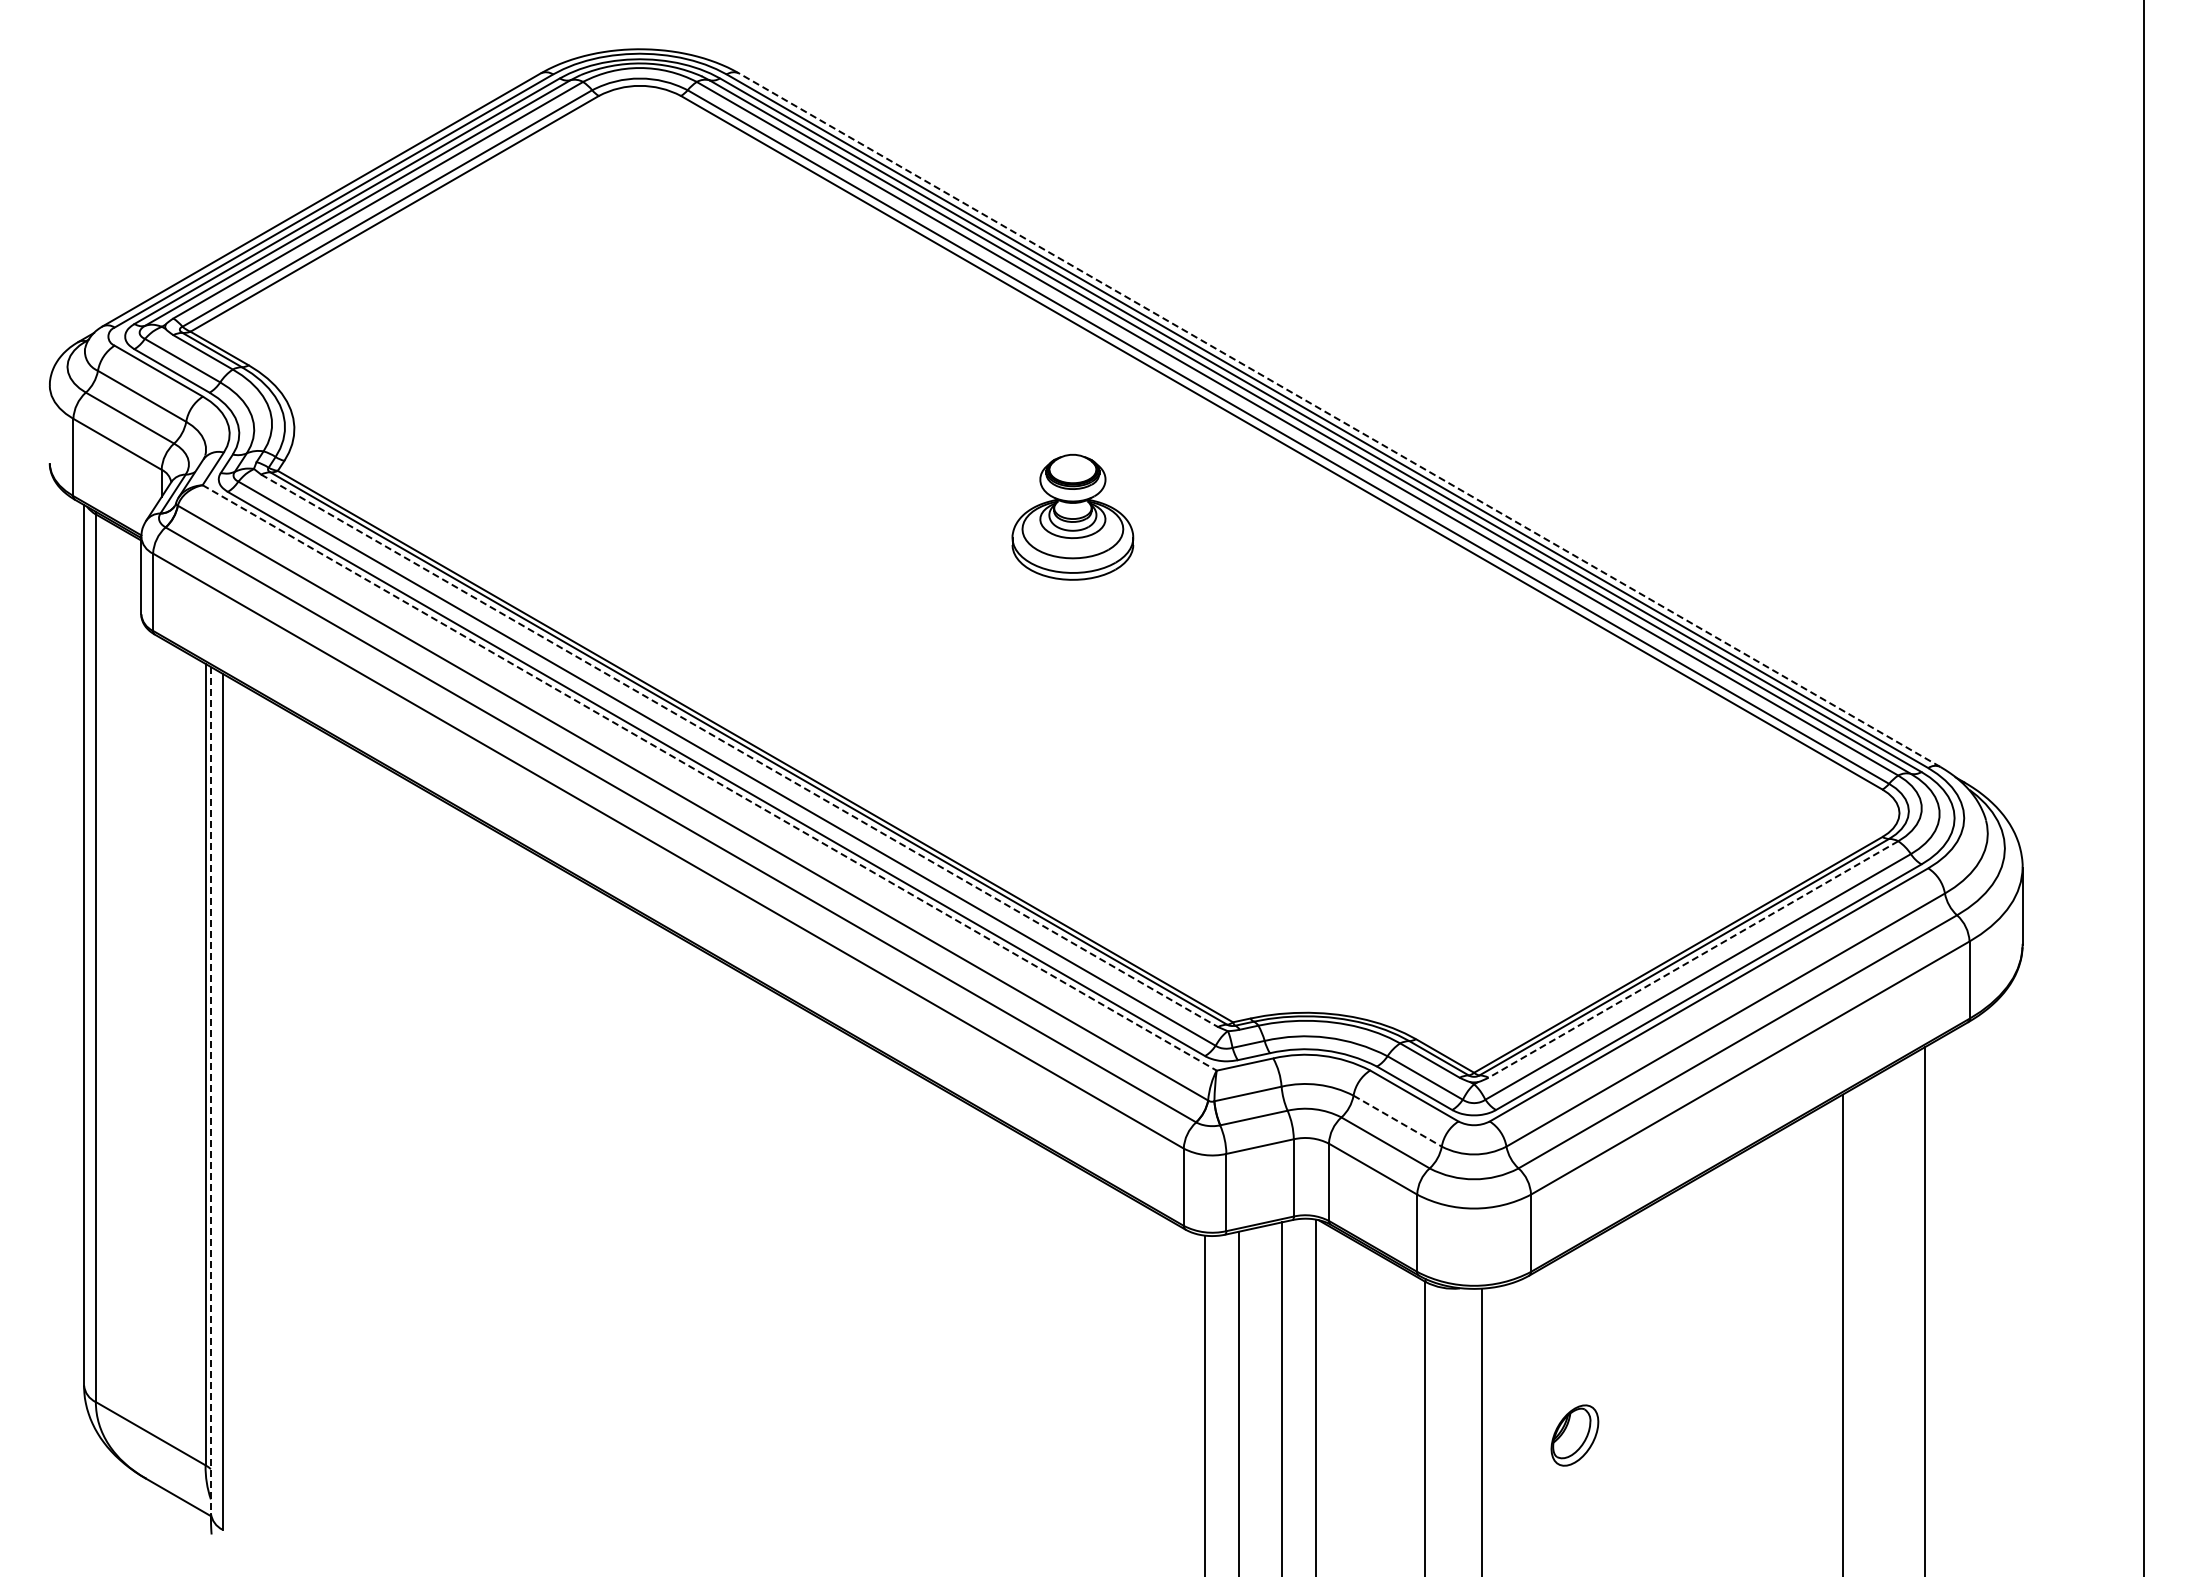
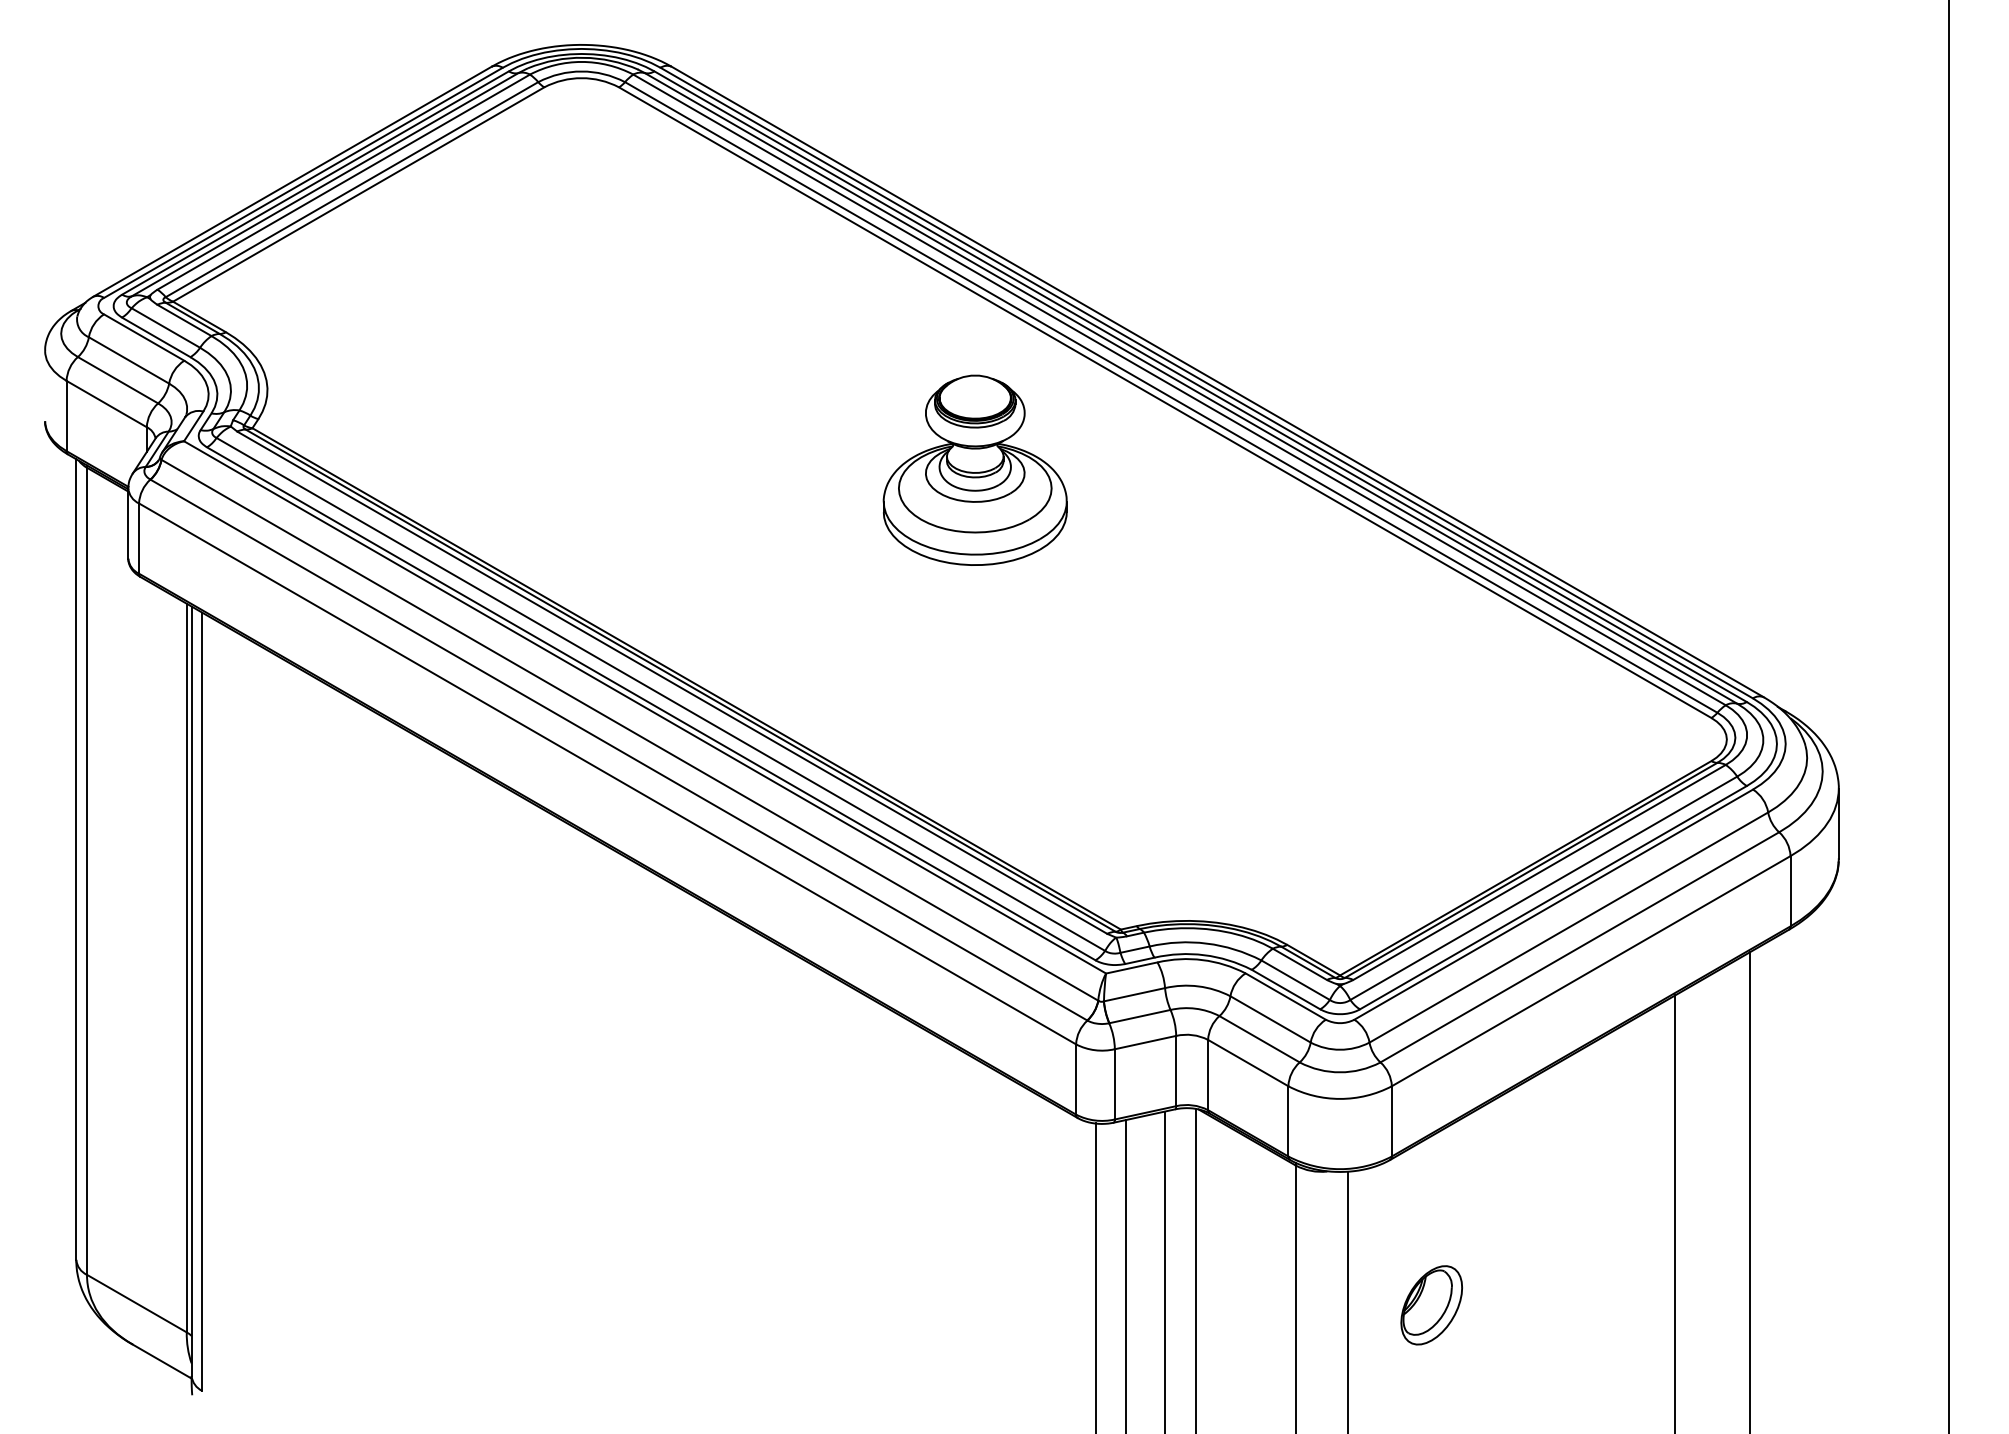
line: (1339, 420) -> (1217, 382), dashed -> solid
part: (1072, 517) -> (974, 470), size x1.67
line: (740, 751) -> (673, 683), dashed -> solid
line: (710, 778) -> (645, 707), dashed -> solid
line: (1693, 959) -> (1539, 872), dashed -> solid
line: (210, 1090) -> (191, 991), dashed -> solid
line: (1397, 1121) -> (1270, 1019), dashed -> solid
part: (1574, 1435) -> (1431, 1305), size x1.43

